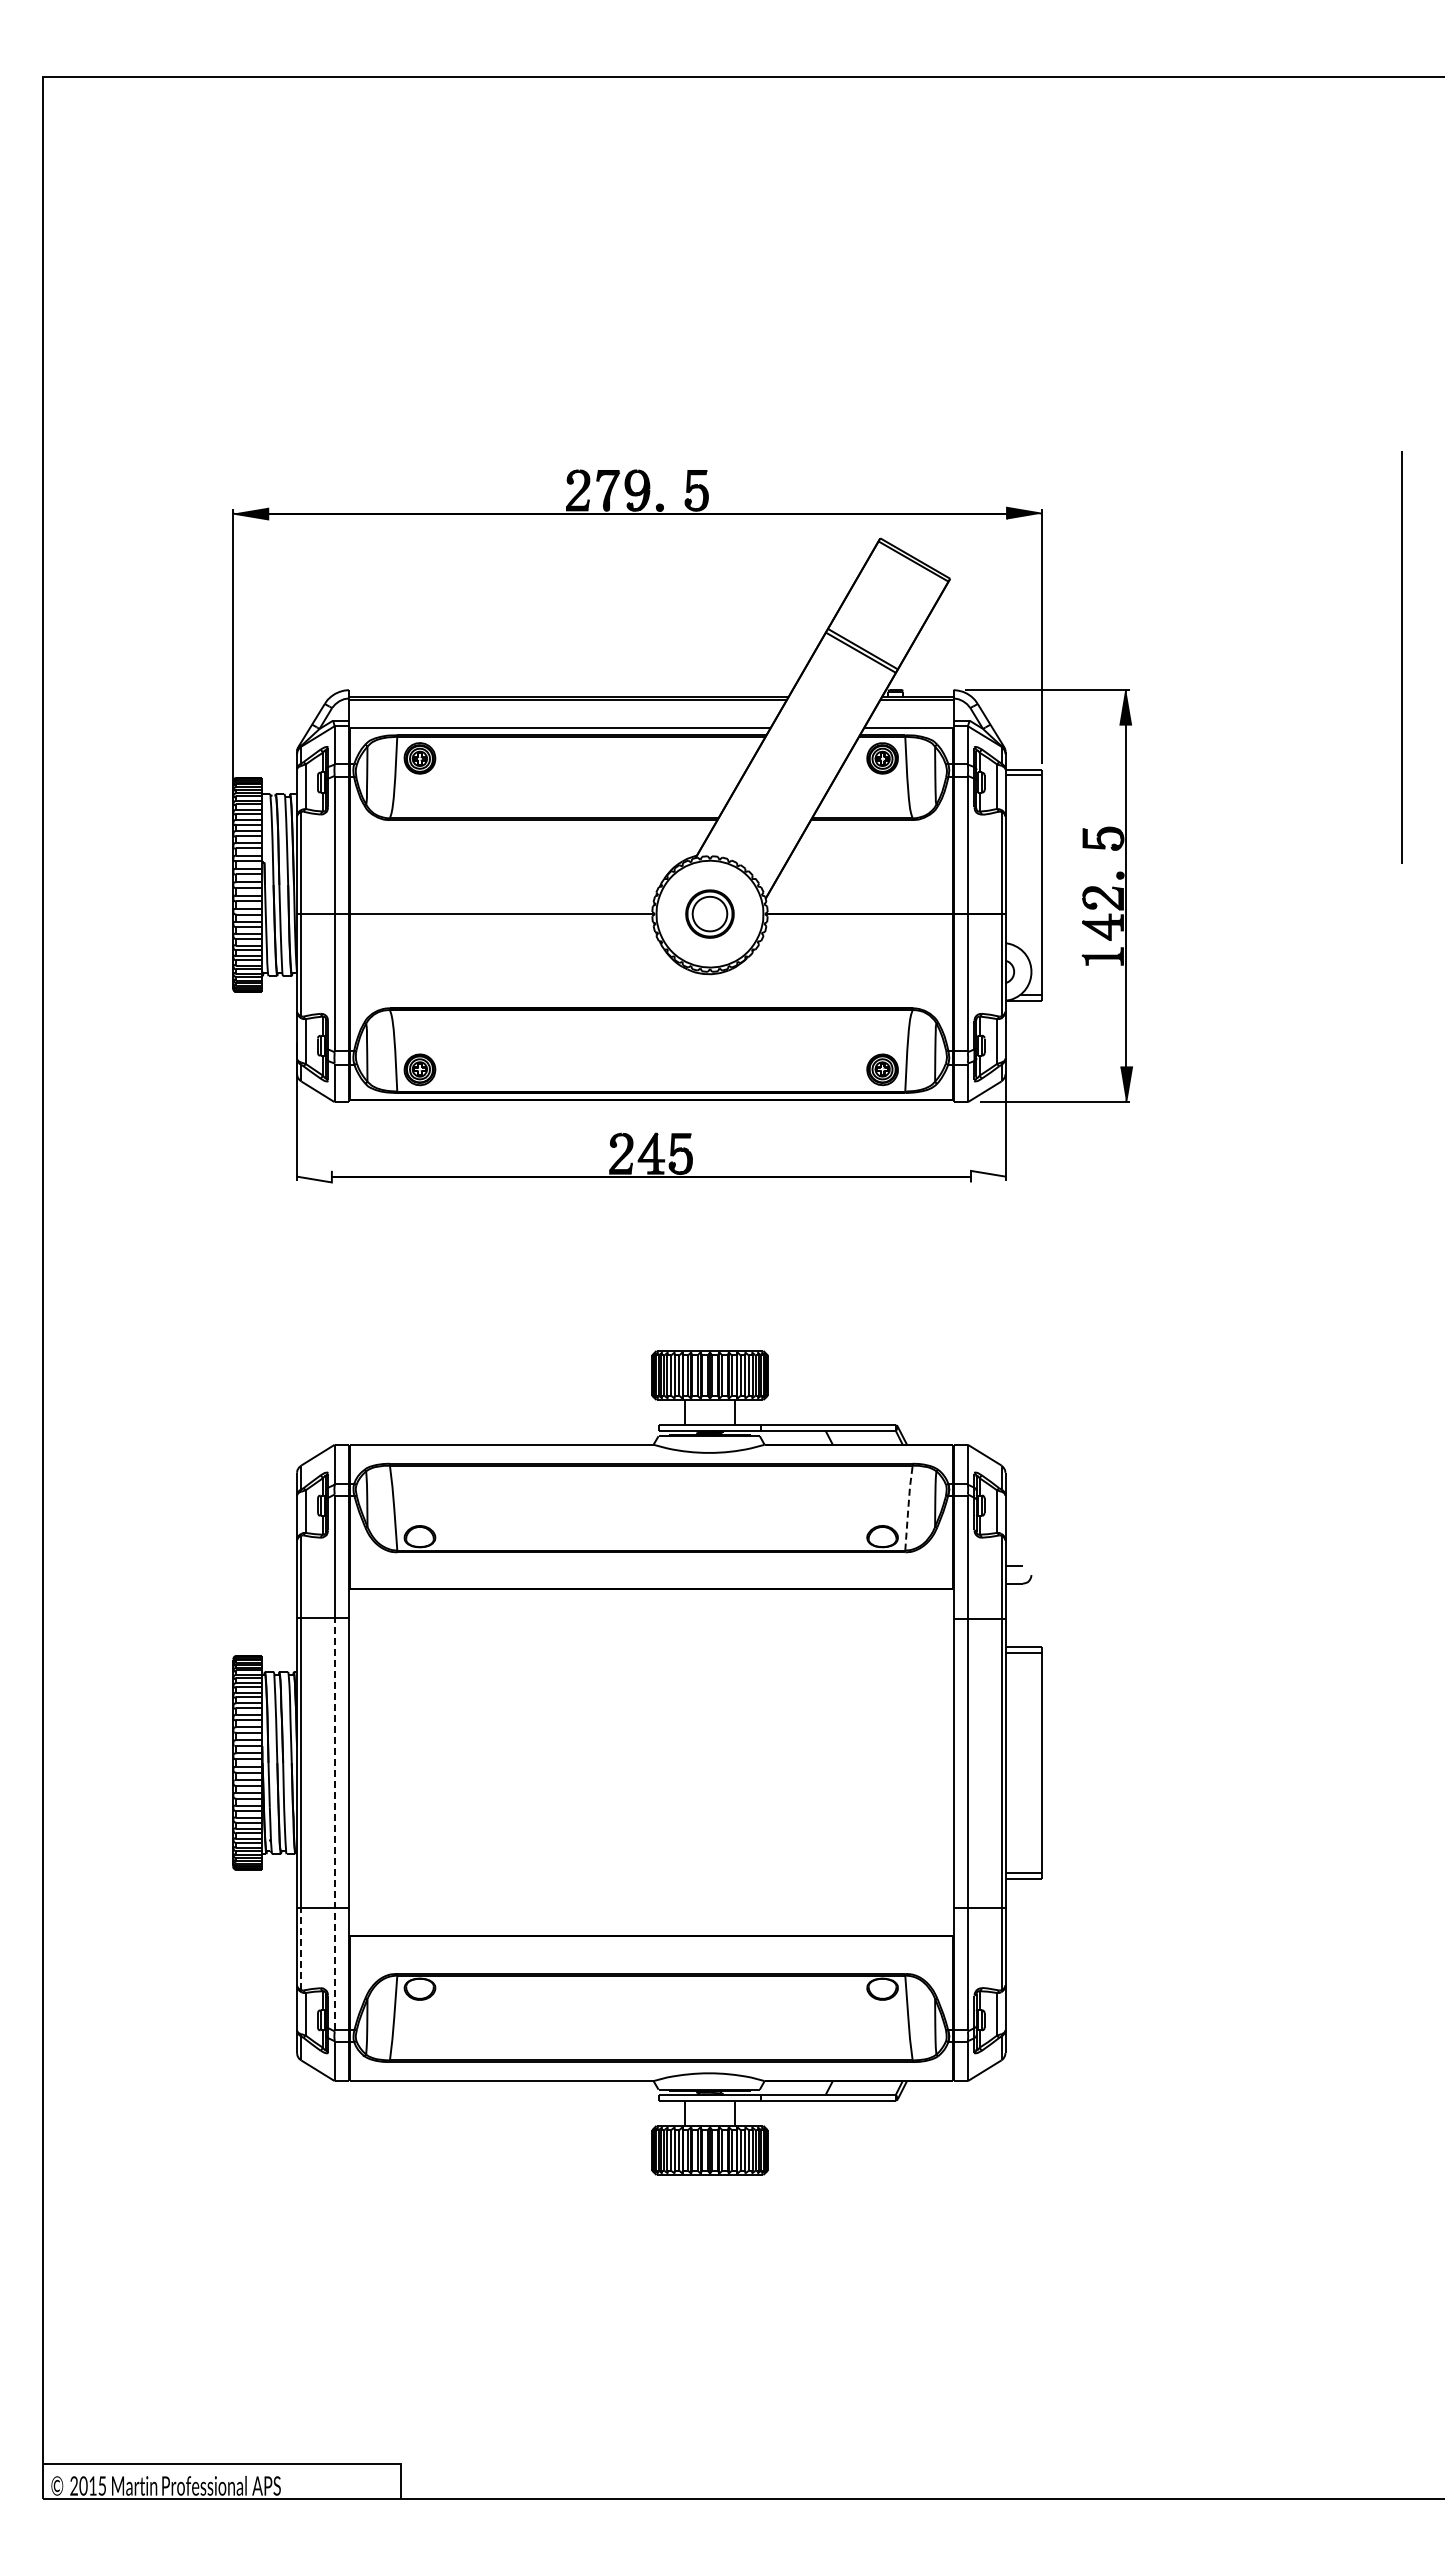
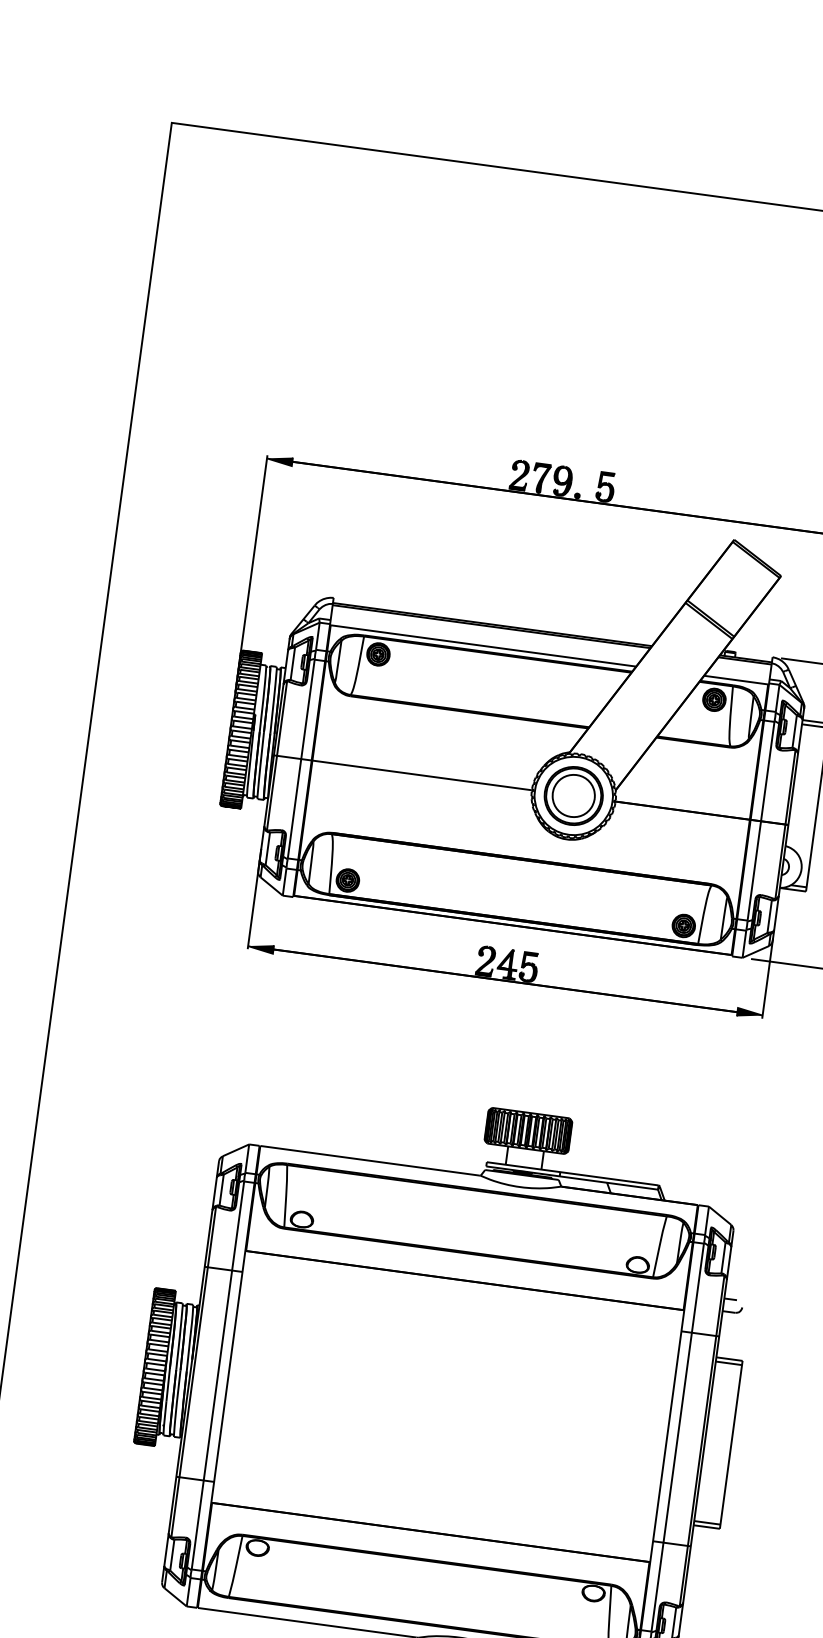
part: (709, 913) -> (573, 795), size x1.67
fill: (314, 1176) -> (260, 947), added
fill: (988, 1176) -> (750, 1013), added
line: (908, 1506) -> (659, 1245), dashed -> solid
line: (334, 1824) -> (211, 1420), dashed -> solid
line: (301, 1948) -> (175, 1506), dashed -> solid

